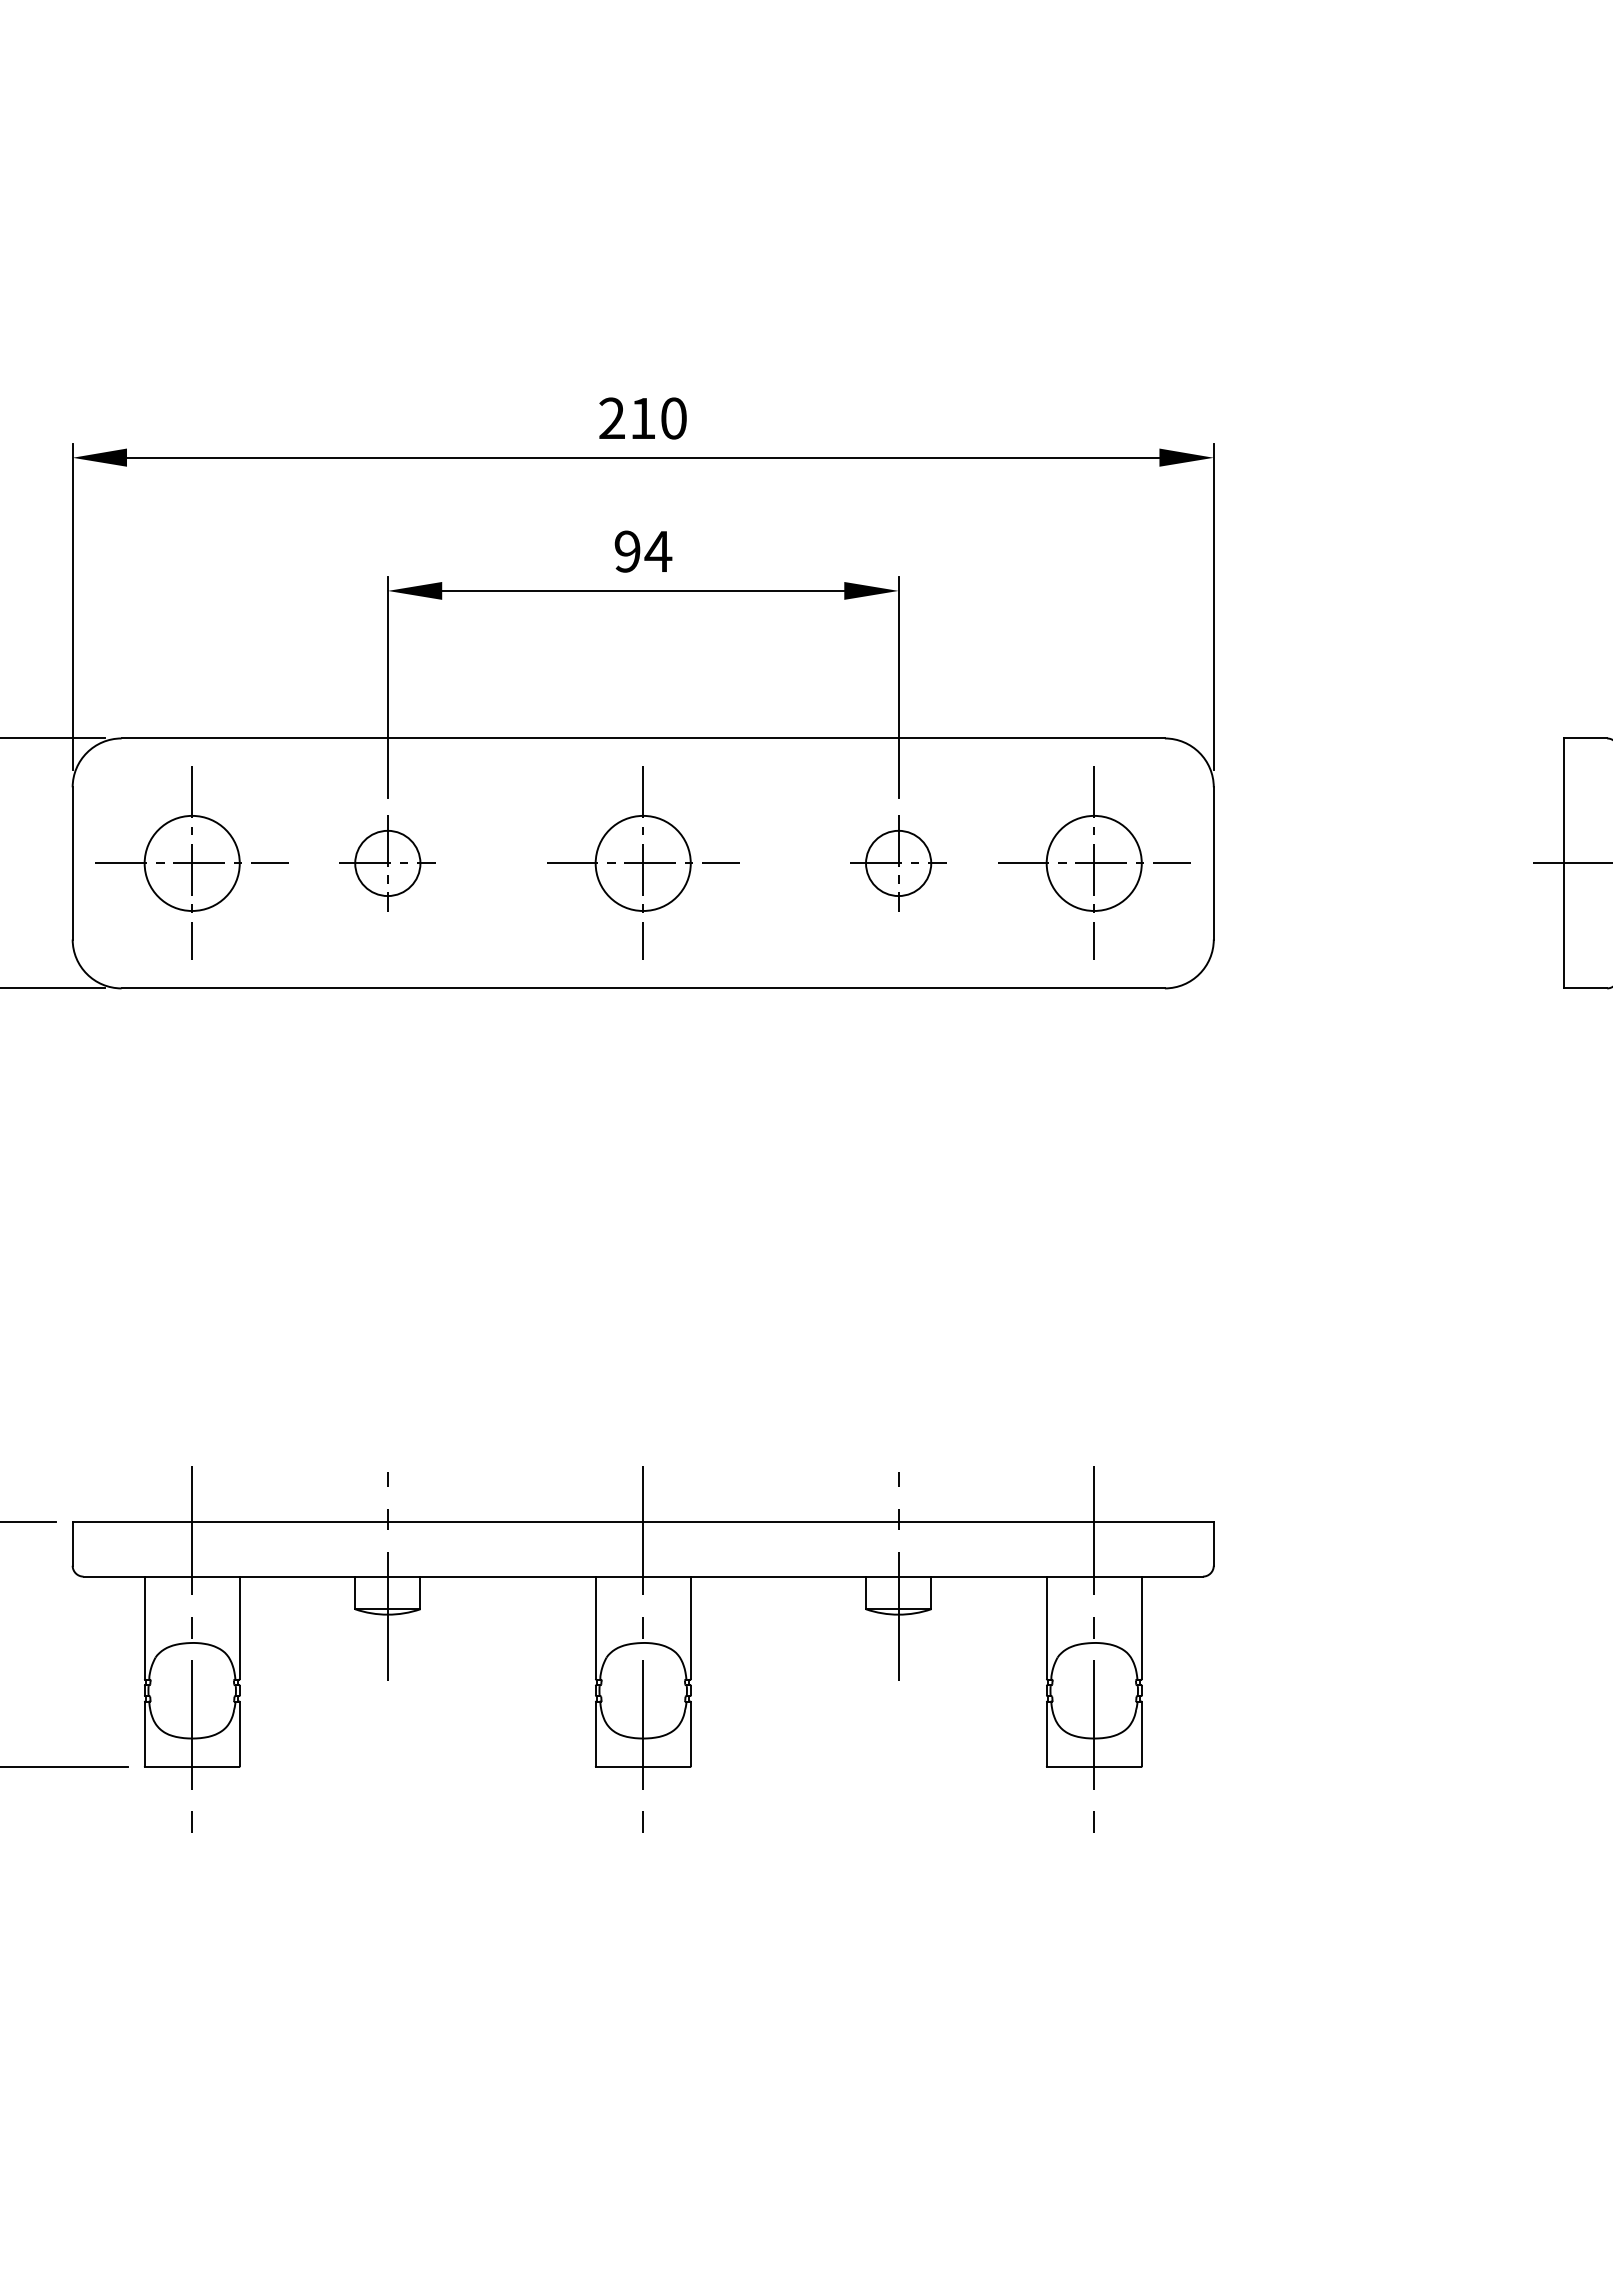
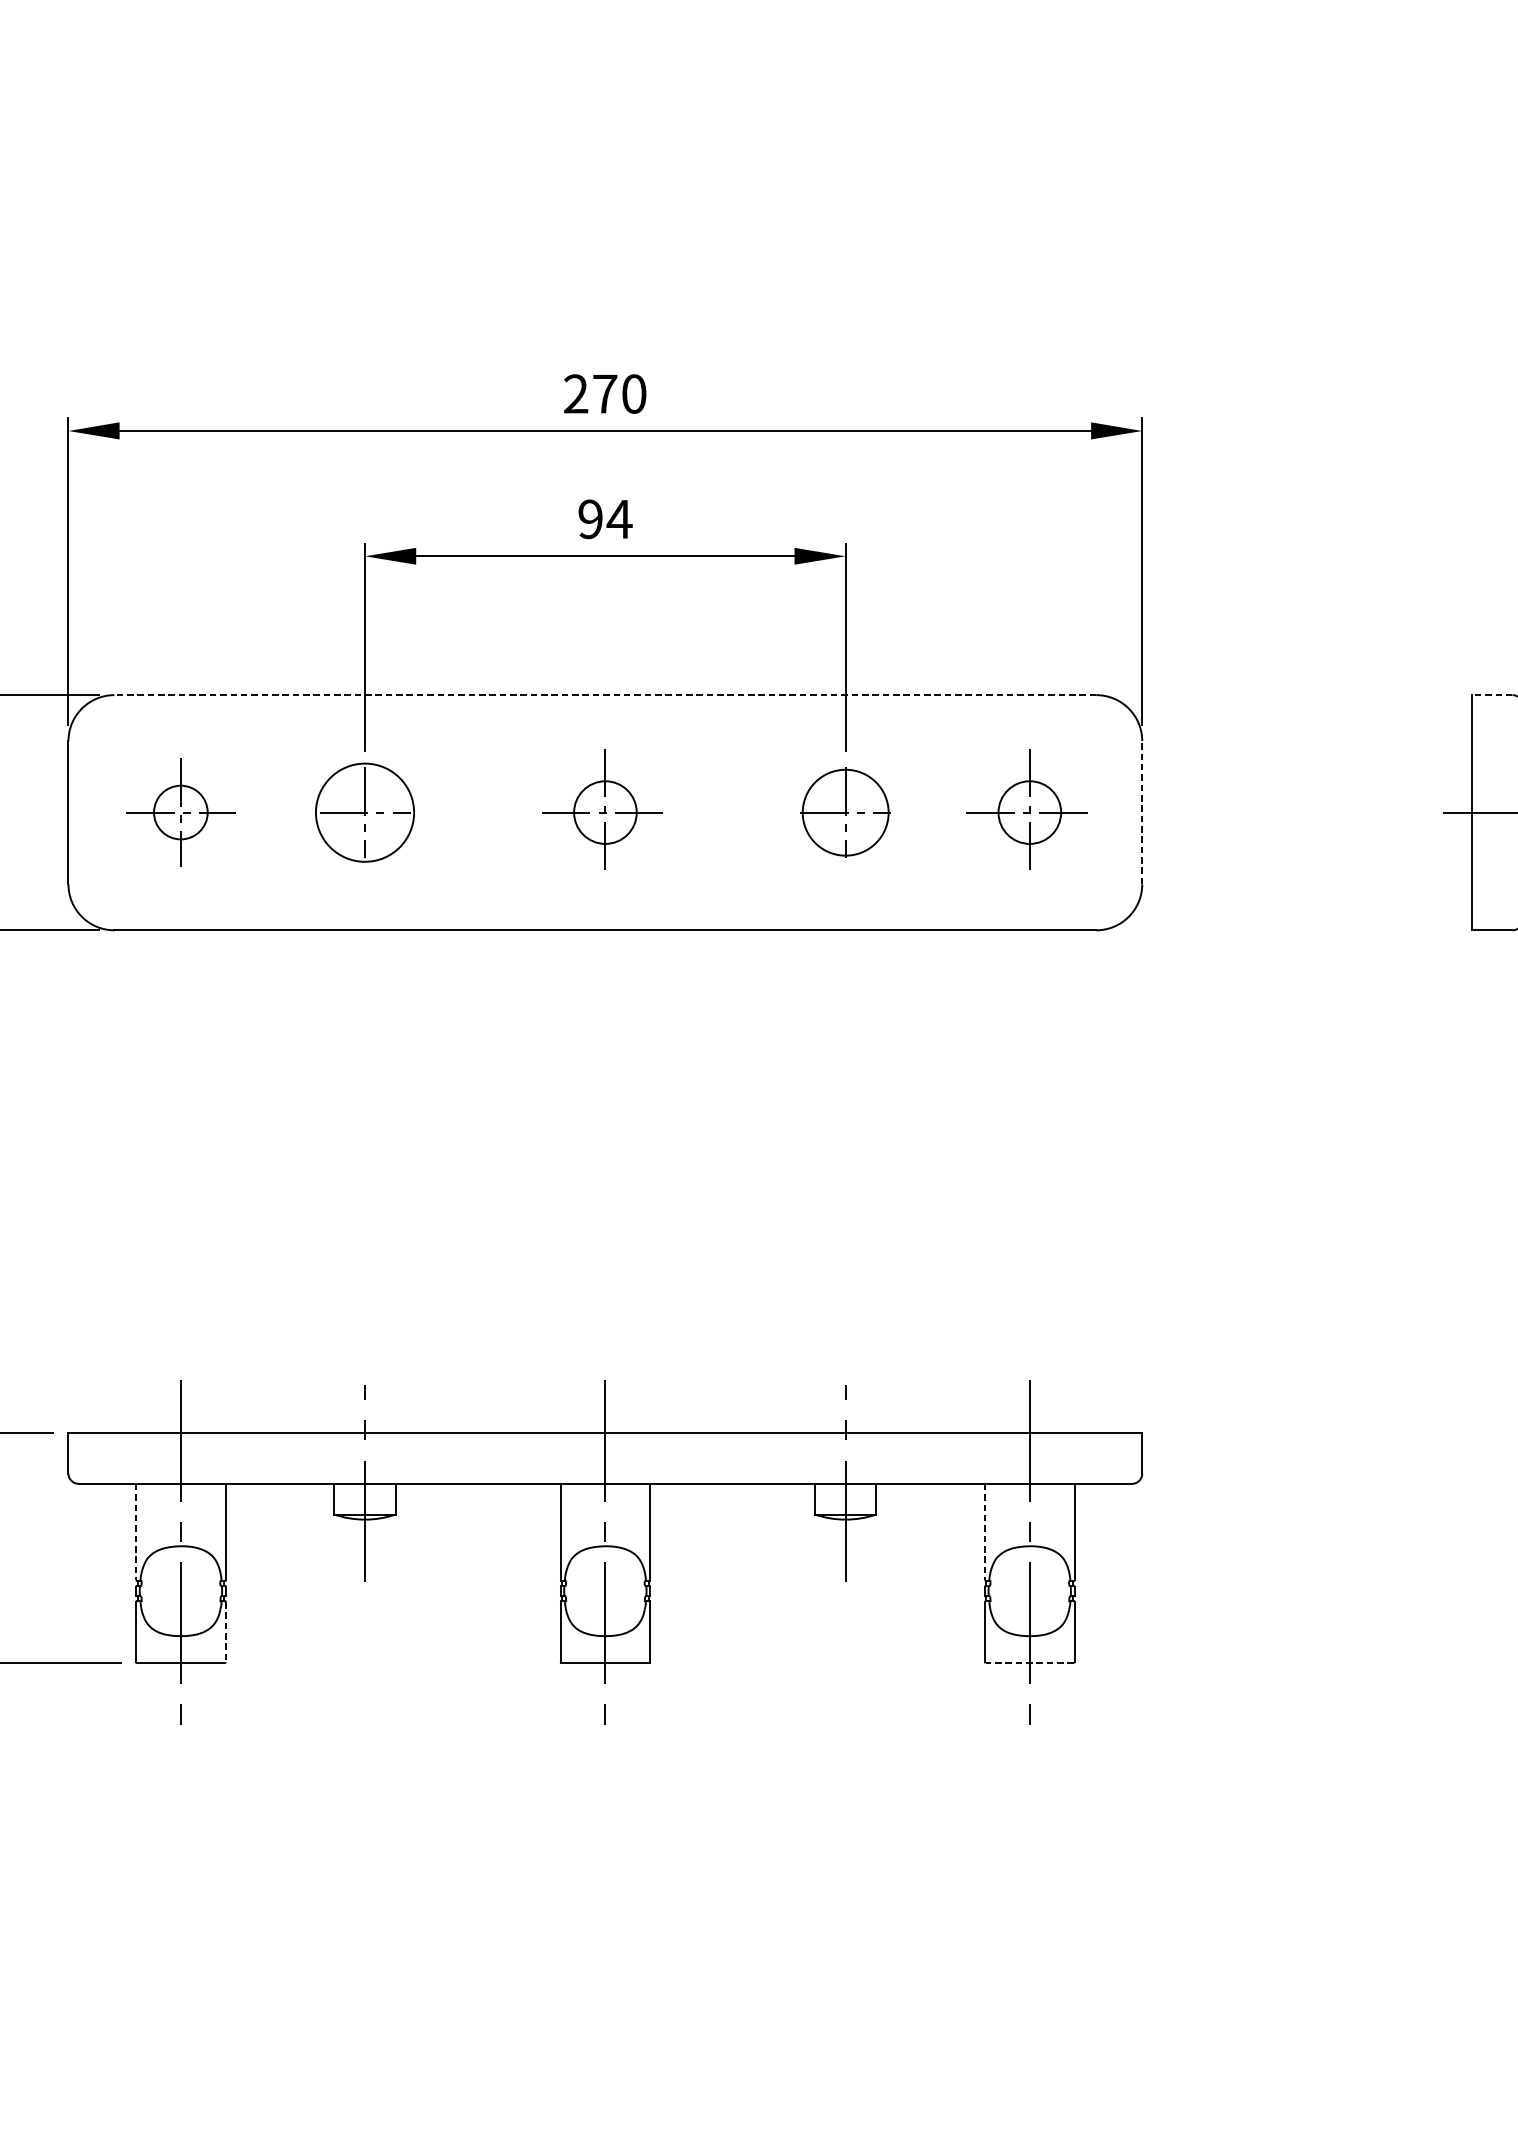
text: (642, 418) -> (604, 394), 210 -> 270
line: (643, 738) -> (605, 695), solid -> dashed
line: (1585, 738) -> (1492, 695), solid -> dashed
part: (191, 862) -> (180, 811), size x0.6
part: (643, 862) -> (605, 811), size x0.7
part: (1094, 862) -> (1030, 811), size x0.7
line: (1213, 862) -> (1141, 811), solid -> dashed
circle: (387, 863) -> (364, 812), size x1.6
circle: (898, 863) -> (845, 812), size x1.4
line: (144, 1628) -> (136, 1532), solid -> dashed
line: (1046, 1628) -> (984, 1532), solid -> dashed
line: (239, 1734) -> (225, 1632), solid -> dashed
line: (1093, 1766) -> (1029, 1662), solid -> dashed

